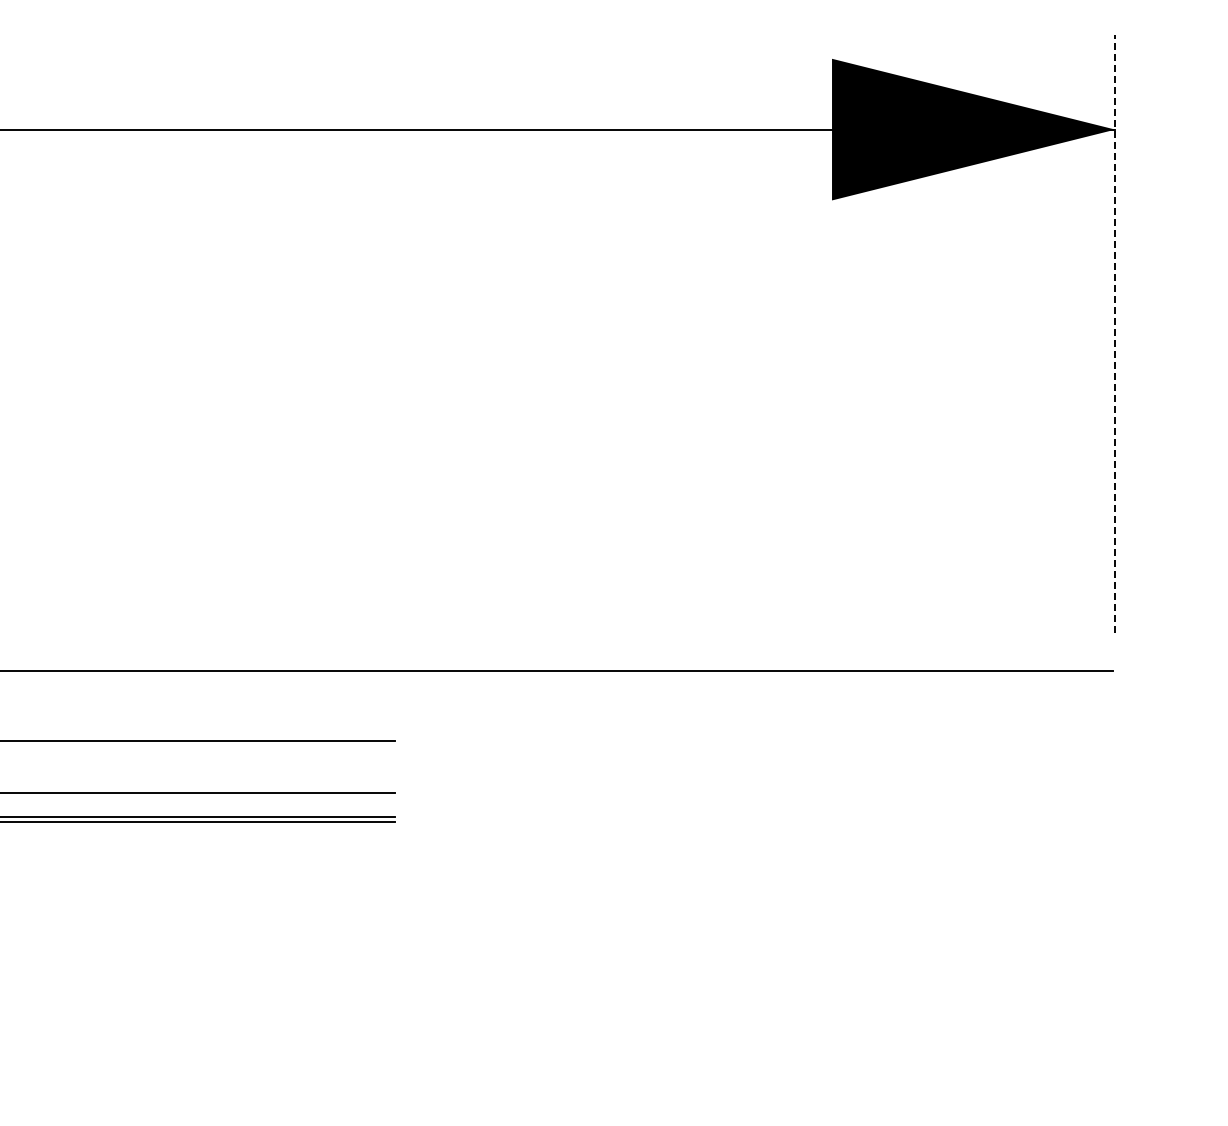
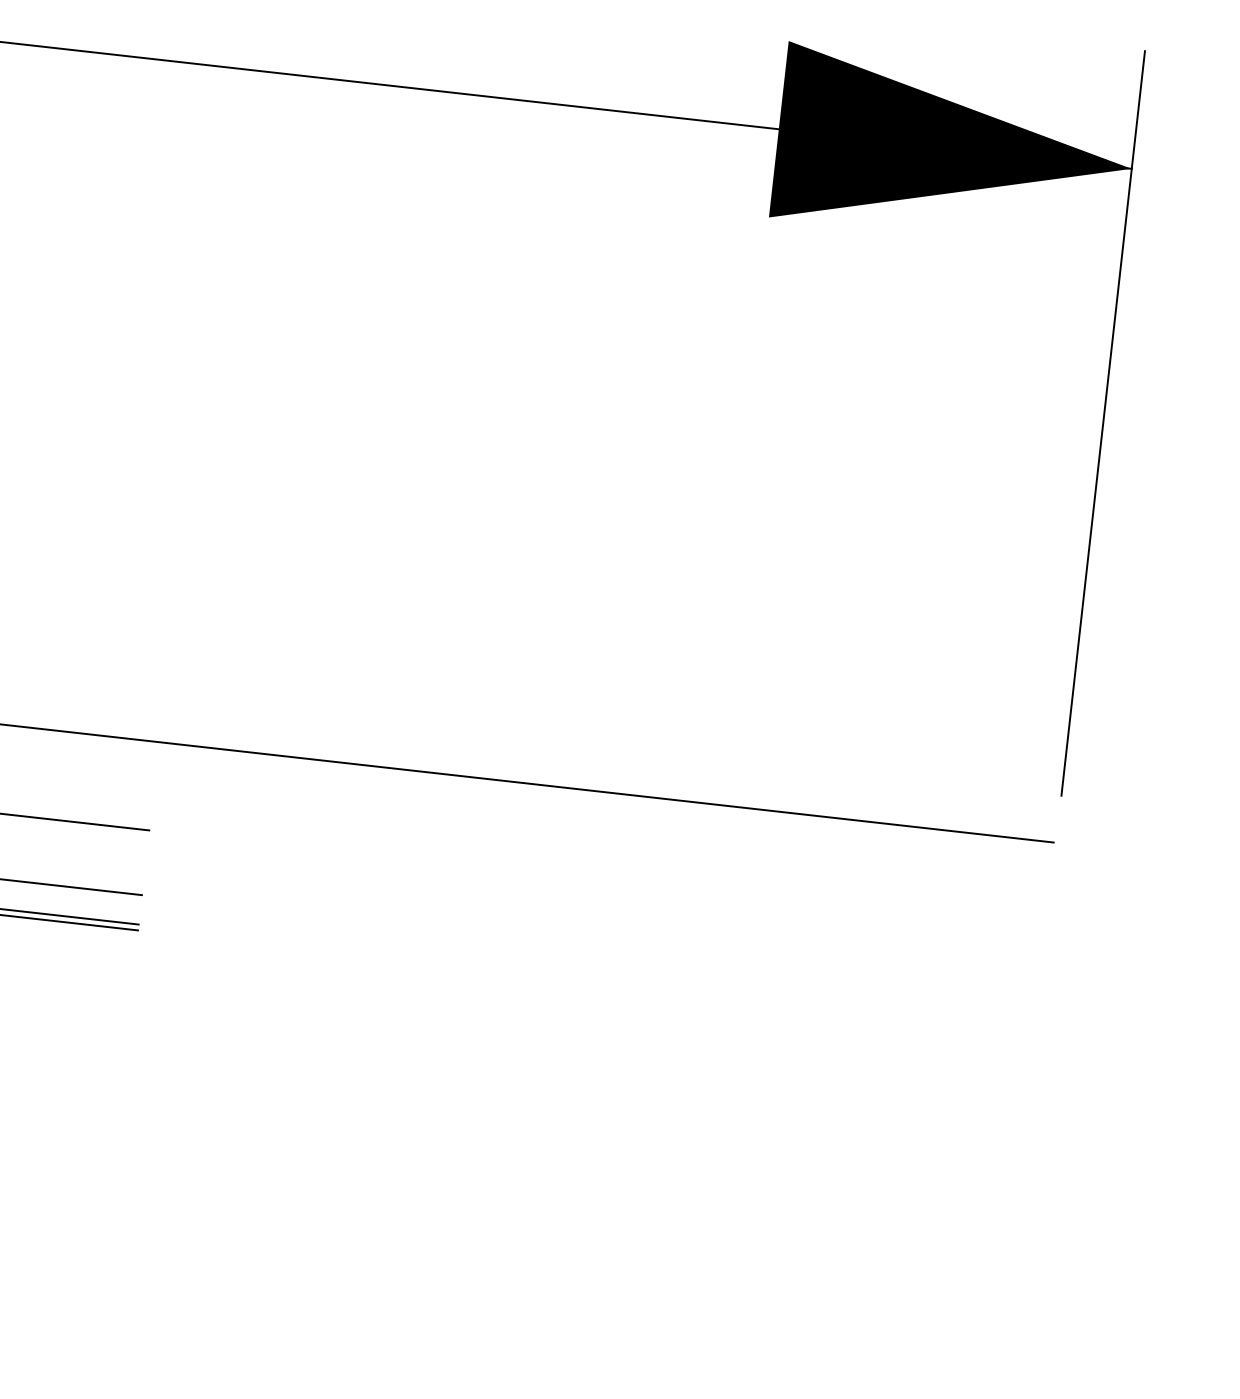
line: (1115, 334) -> (1103, 424), dashed -> solid

